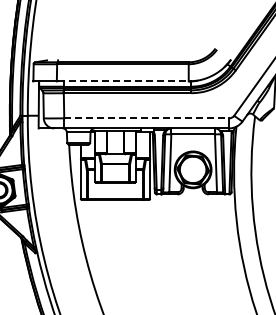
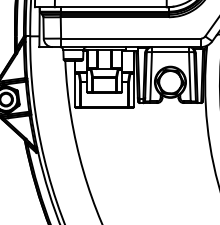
line: (123, 81) -> (111, 7), dashed -> solid
line: (147, 118) -> (131, 38), dashed -> solid

